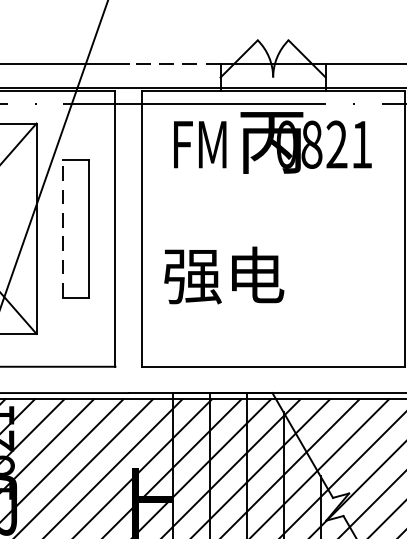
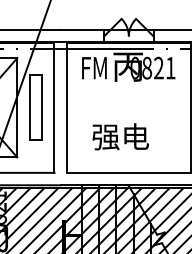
line: (174, 64) -> (82, 30), dashed -> solid
line: (62, 228) -> (29, 107), dashed -> solid
text: (223, 274) -> (120, 136), moved

